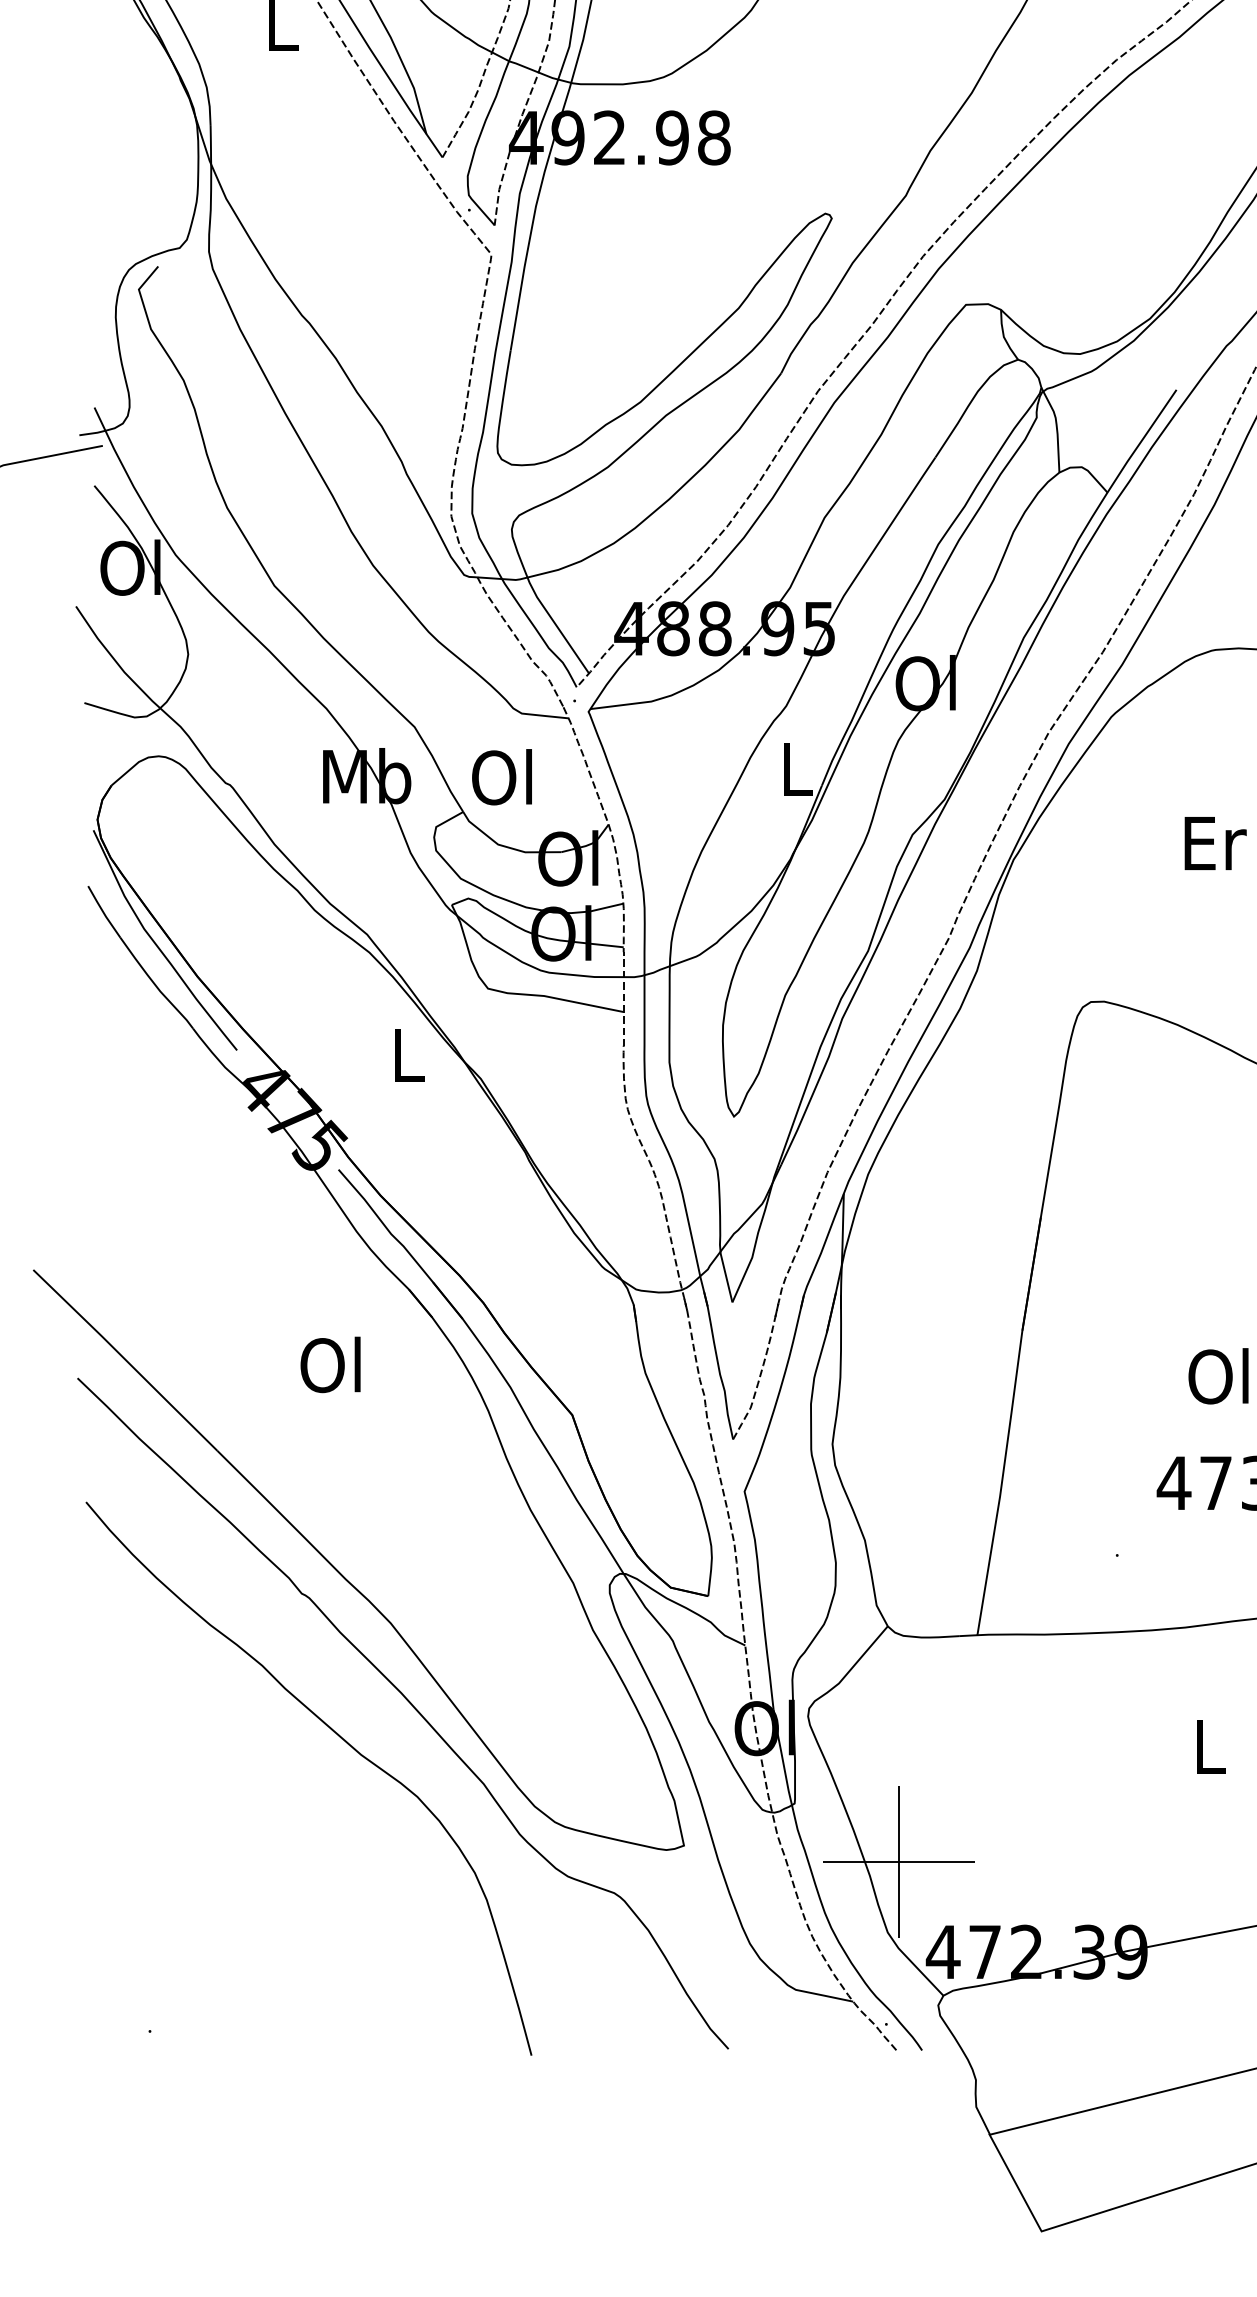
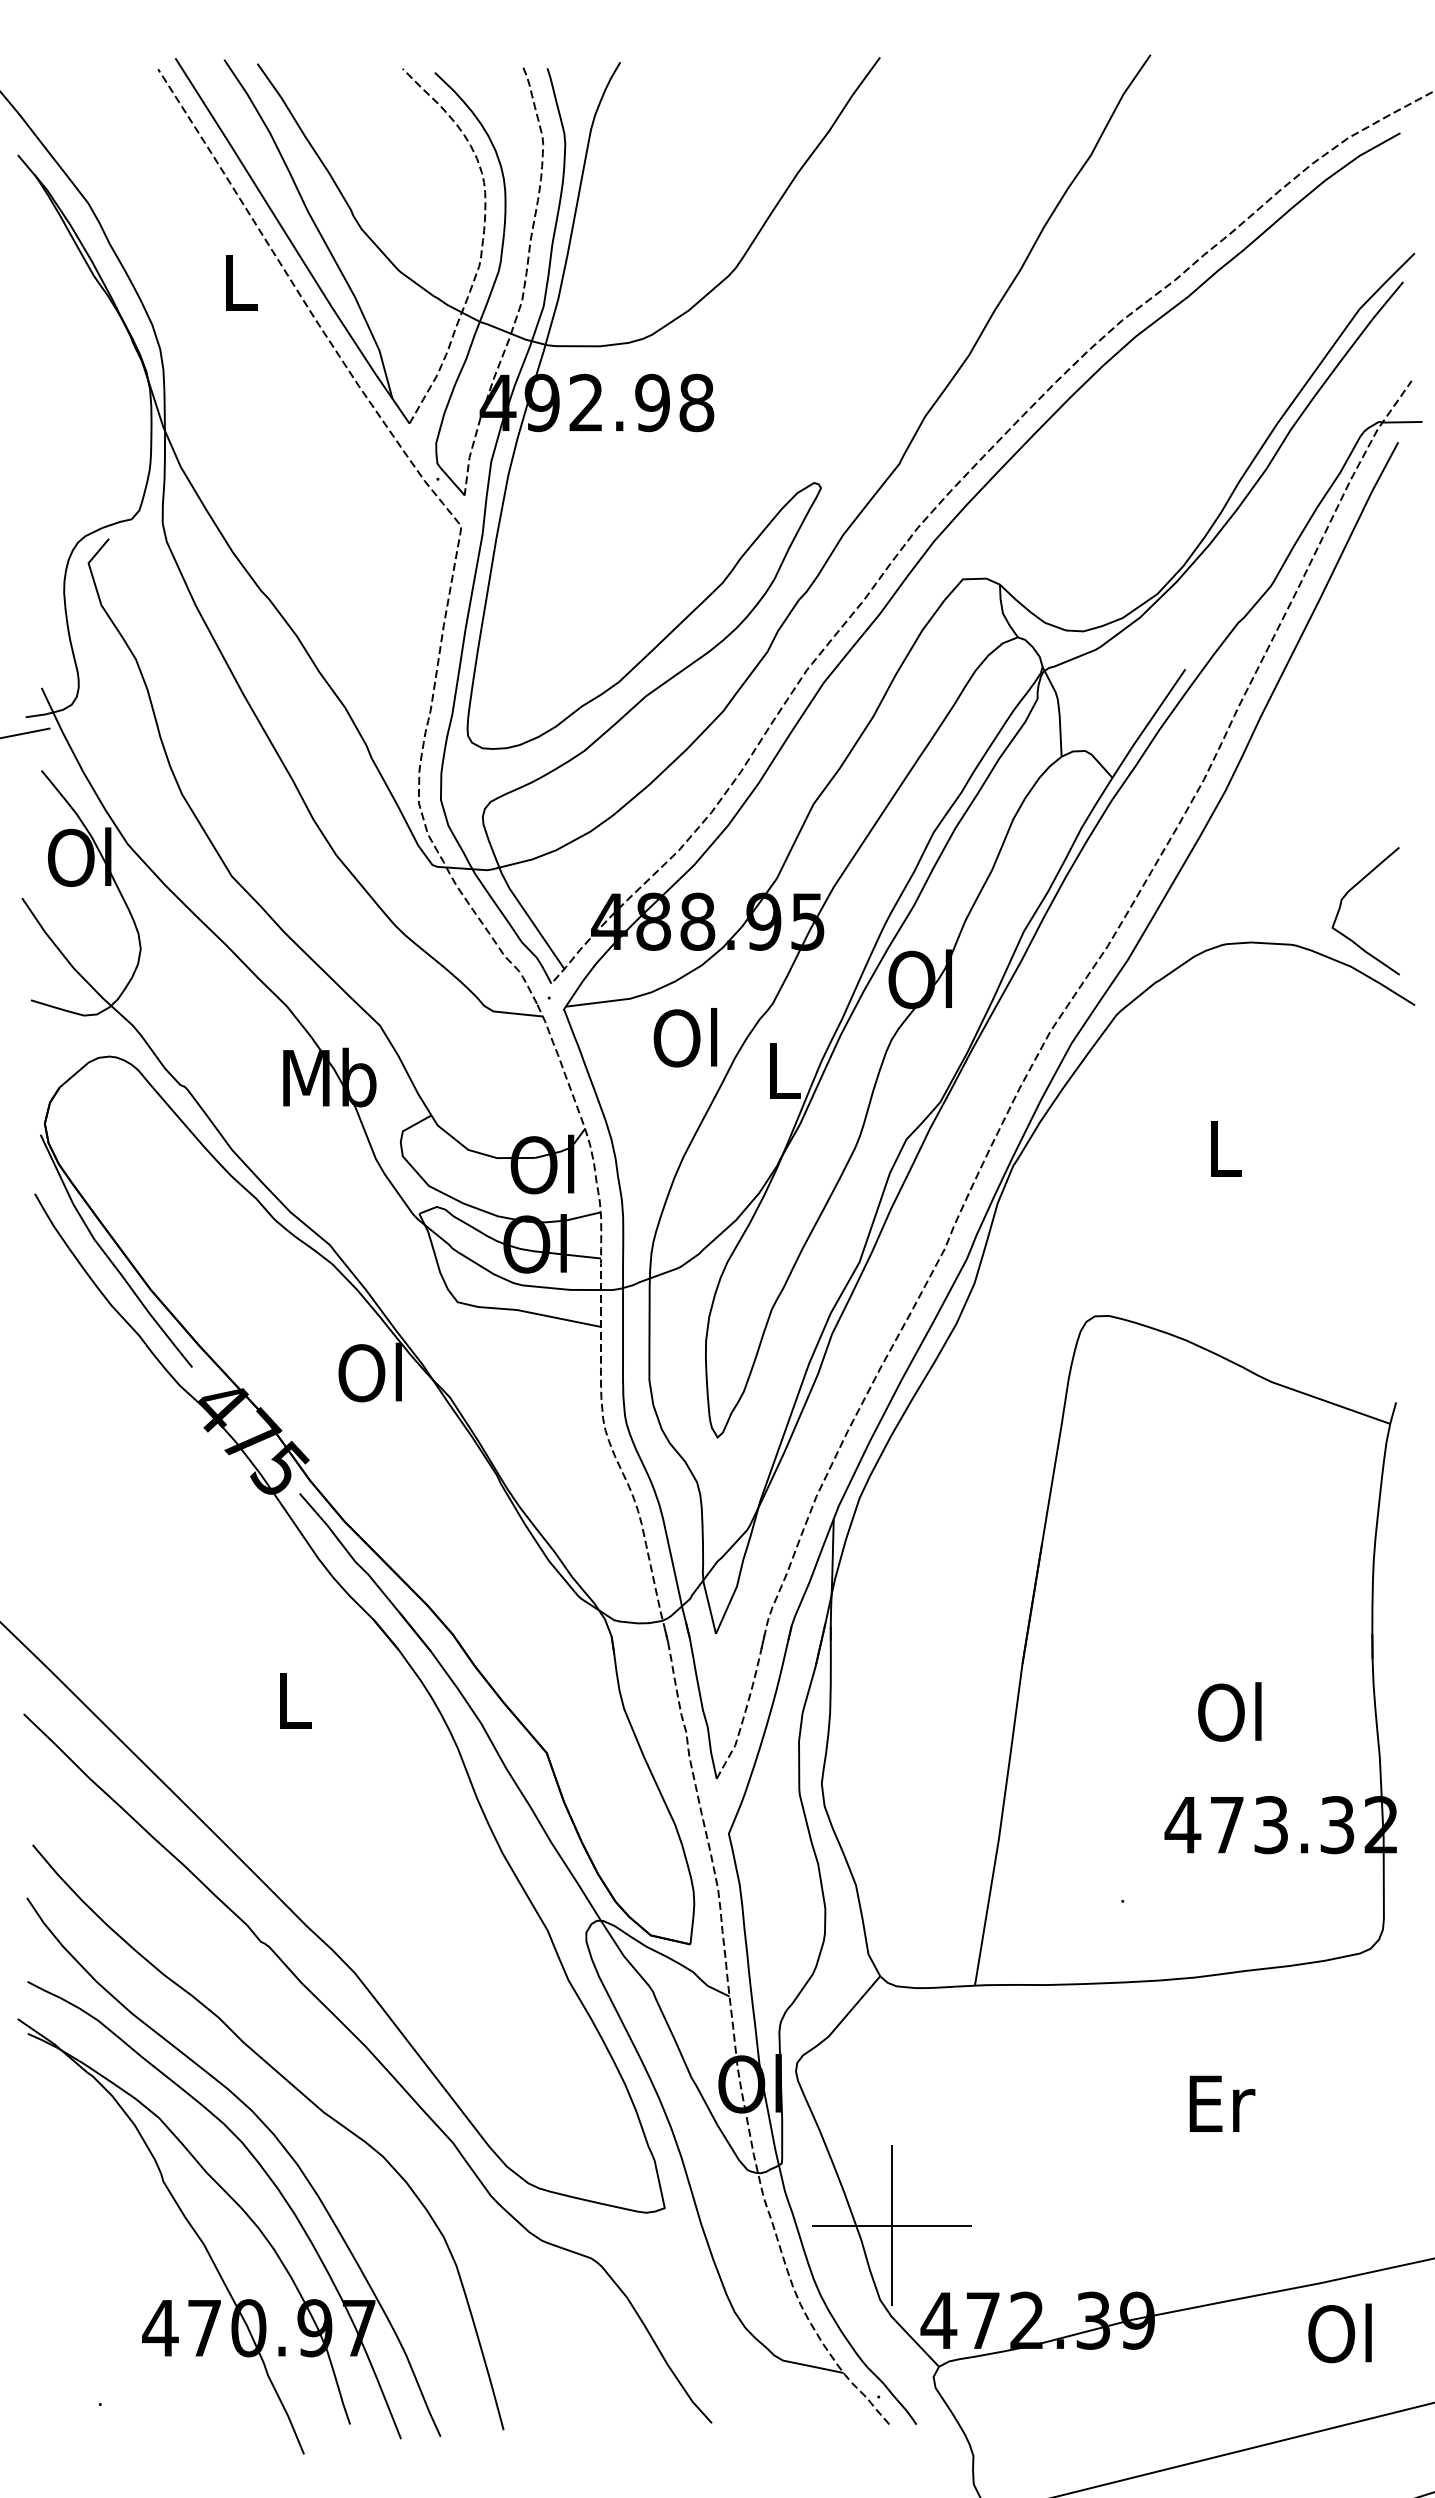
text: (502, 777) -> (685, 1037), moved
text: (1215, 843) -> (1226, 1148), Er -> L
text: (404, 1055) -> (369, 1372), L -> Ol
text: (329, 1364) -> (290, 1699), Ol -> L
text: (1211, 1746) -> (1222, 2103), L -> Er
part: (262, 1823) -> (219, 2184), added

